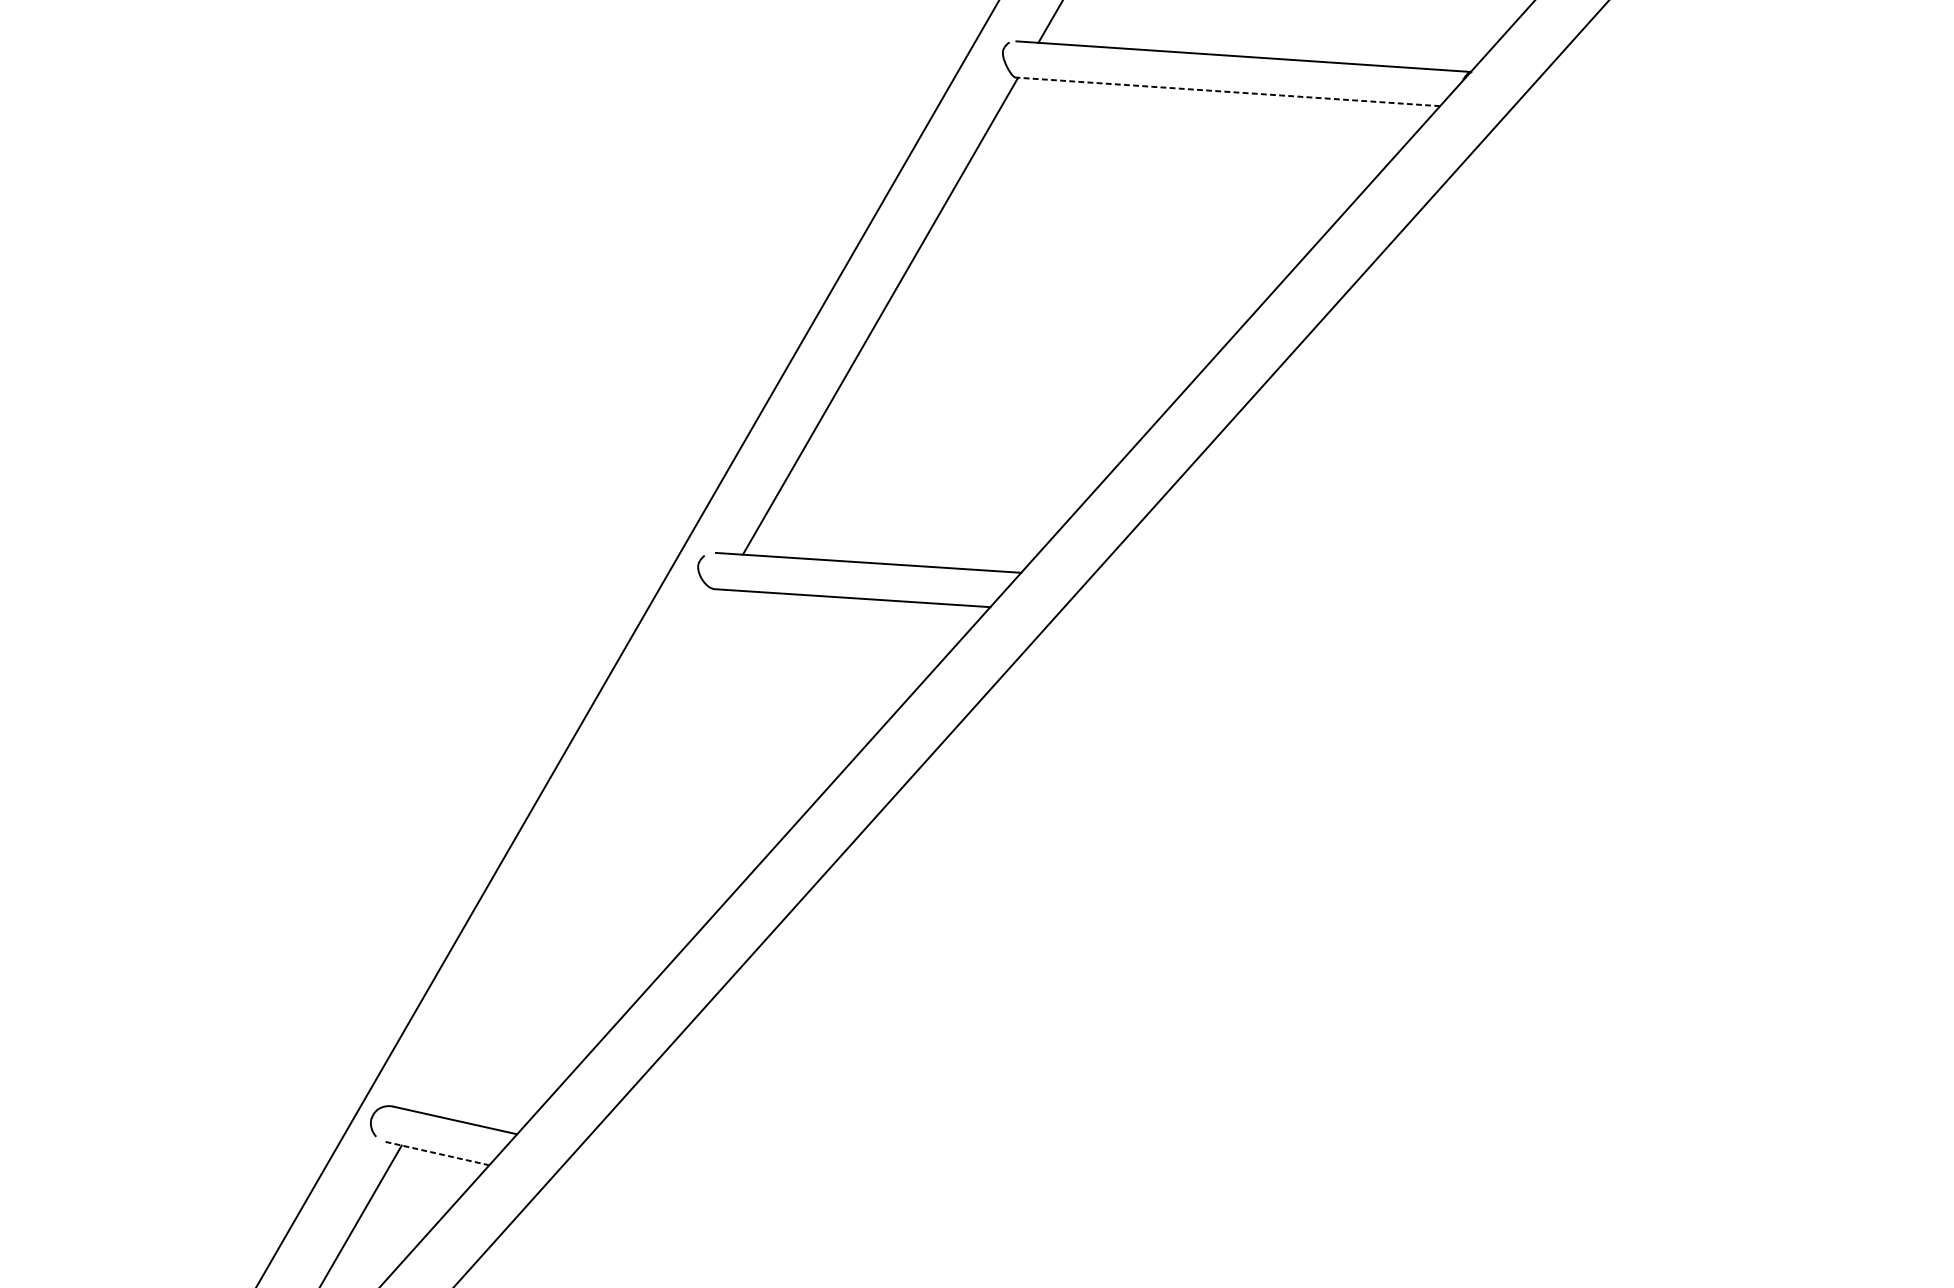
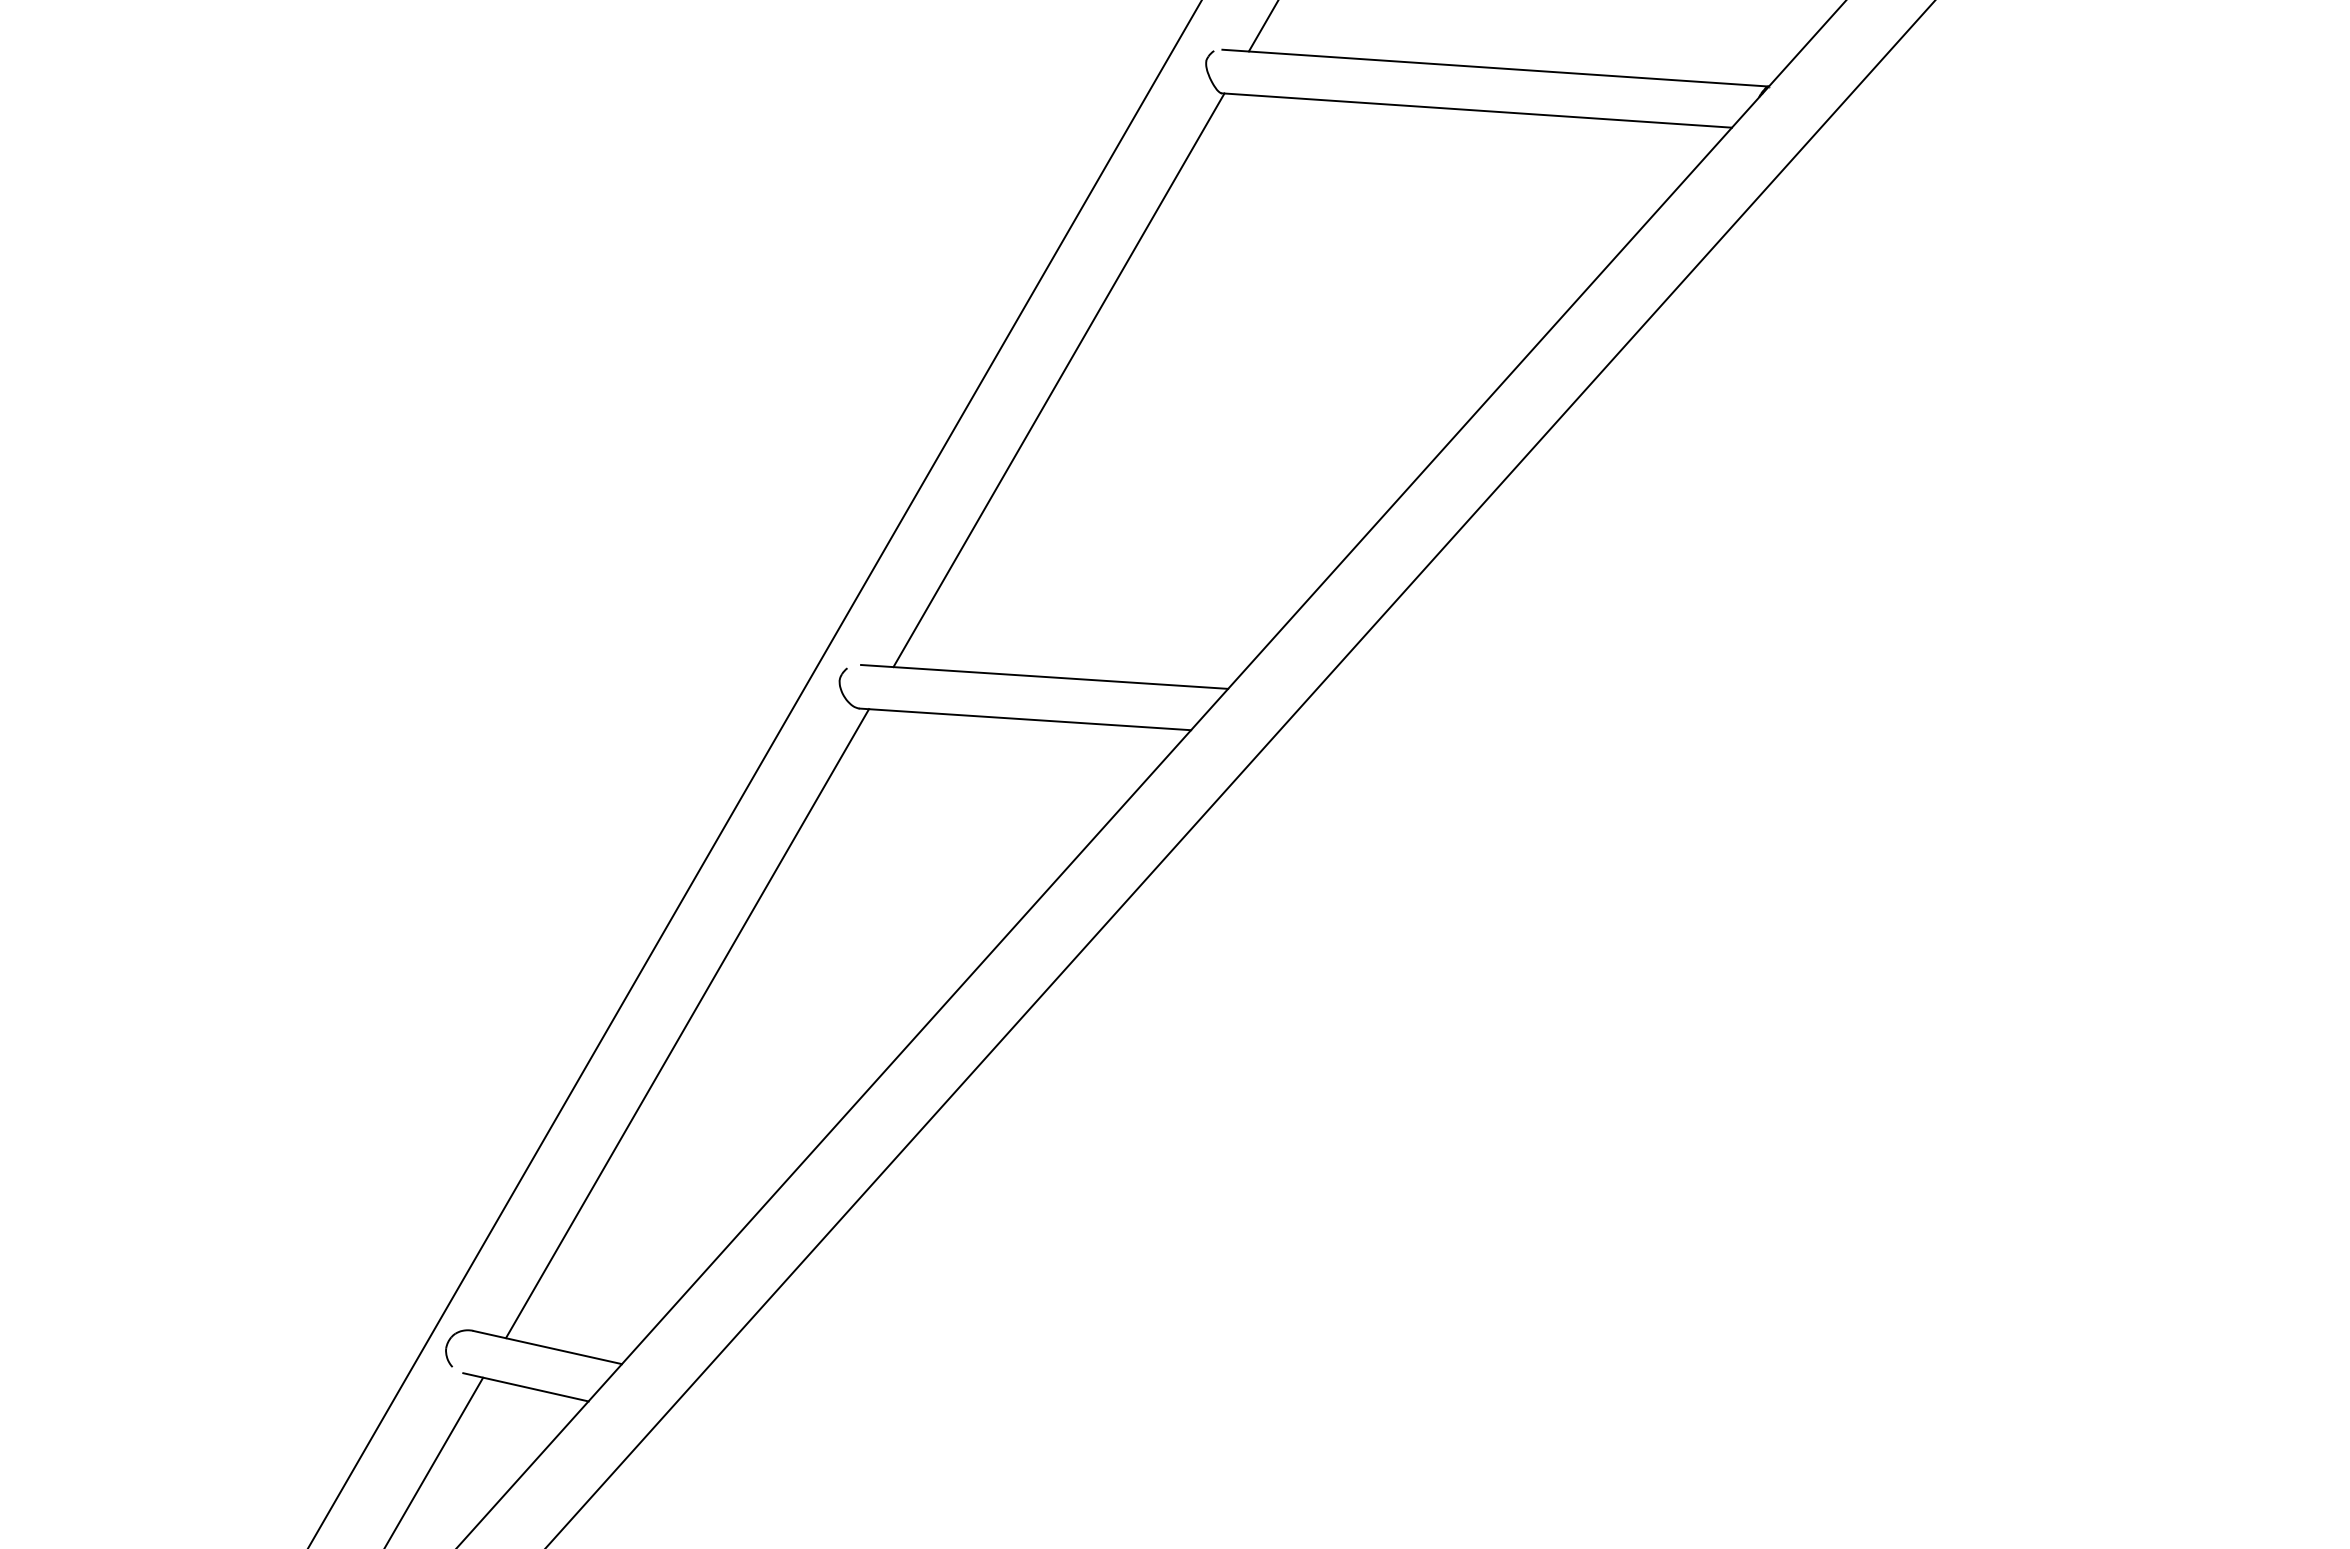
line: (1227, 91) -> (1476, 110), dashed -> solid
line: (571, 851) -> (687, 1023), added
line: (436, 1153) -> (525, 1387), dashed -> solid

